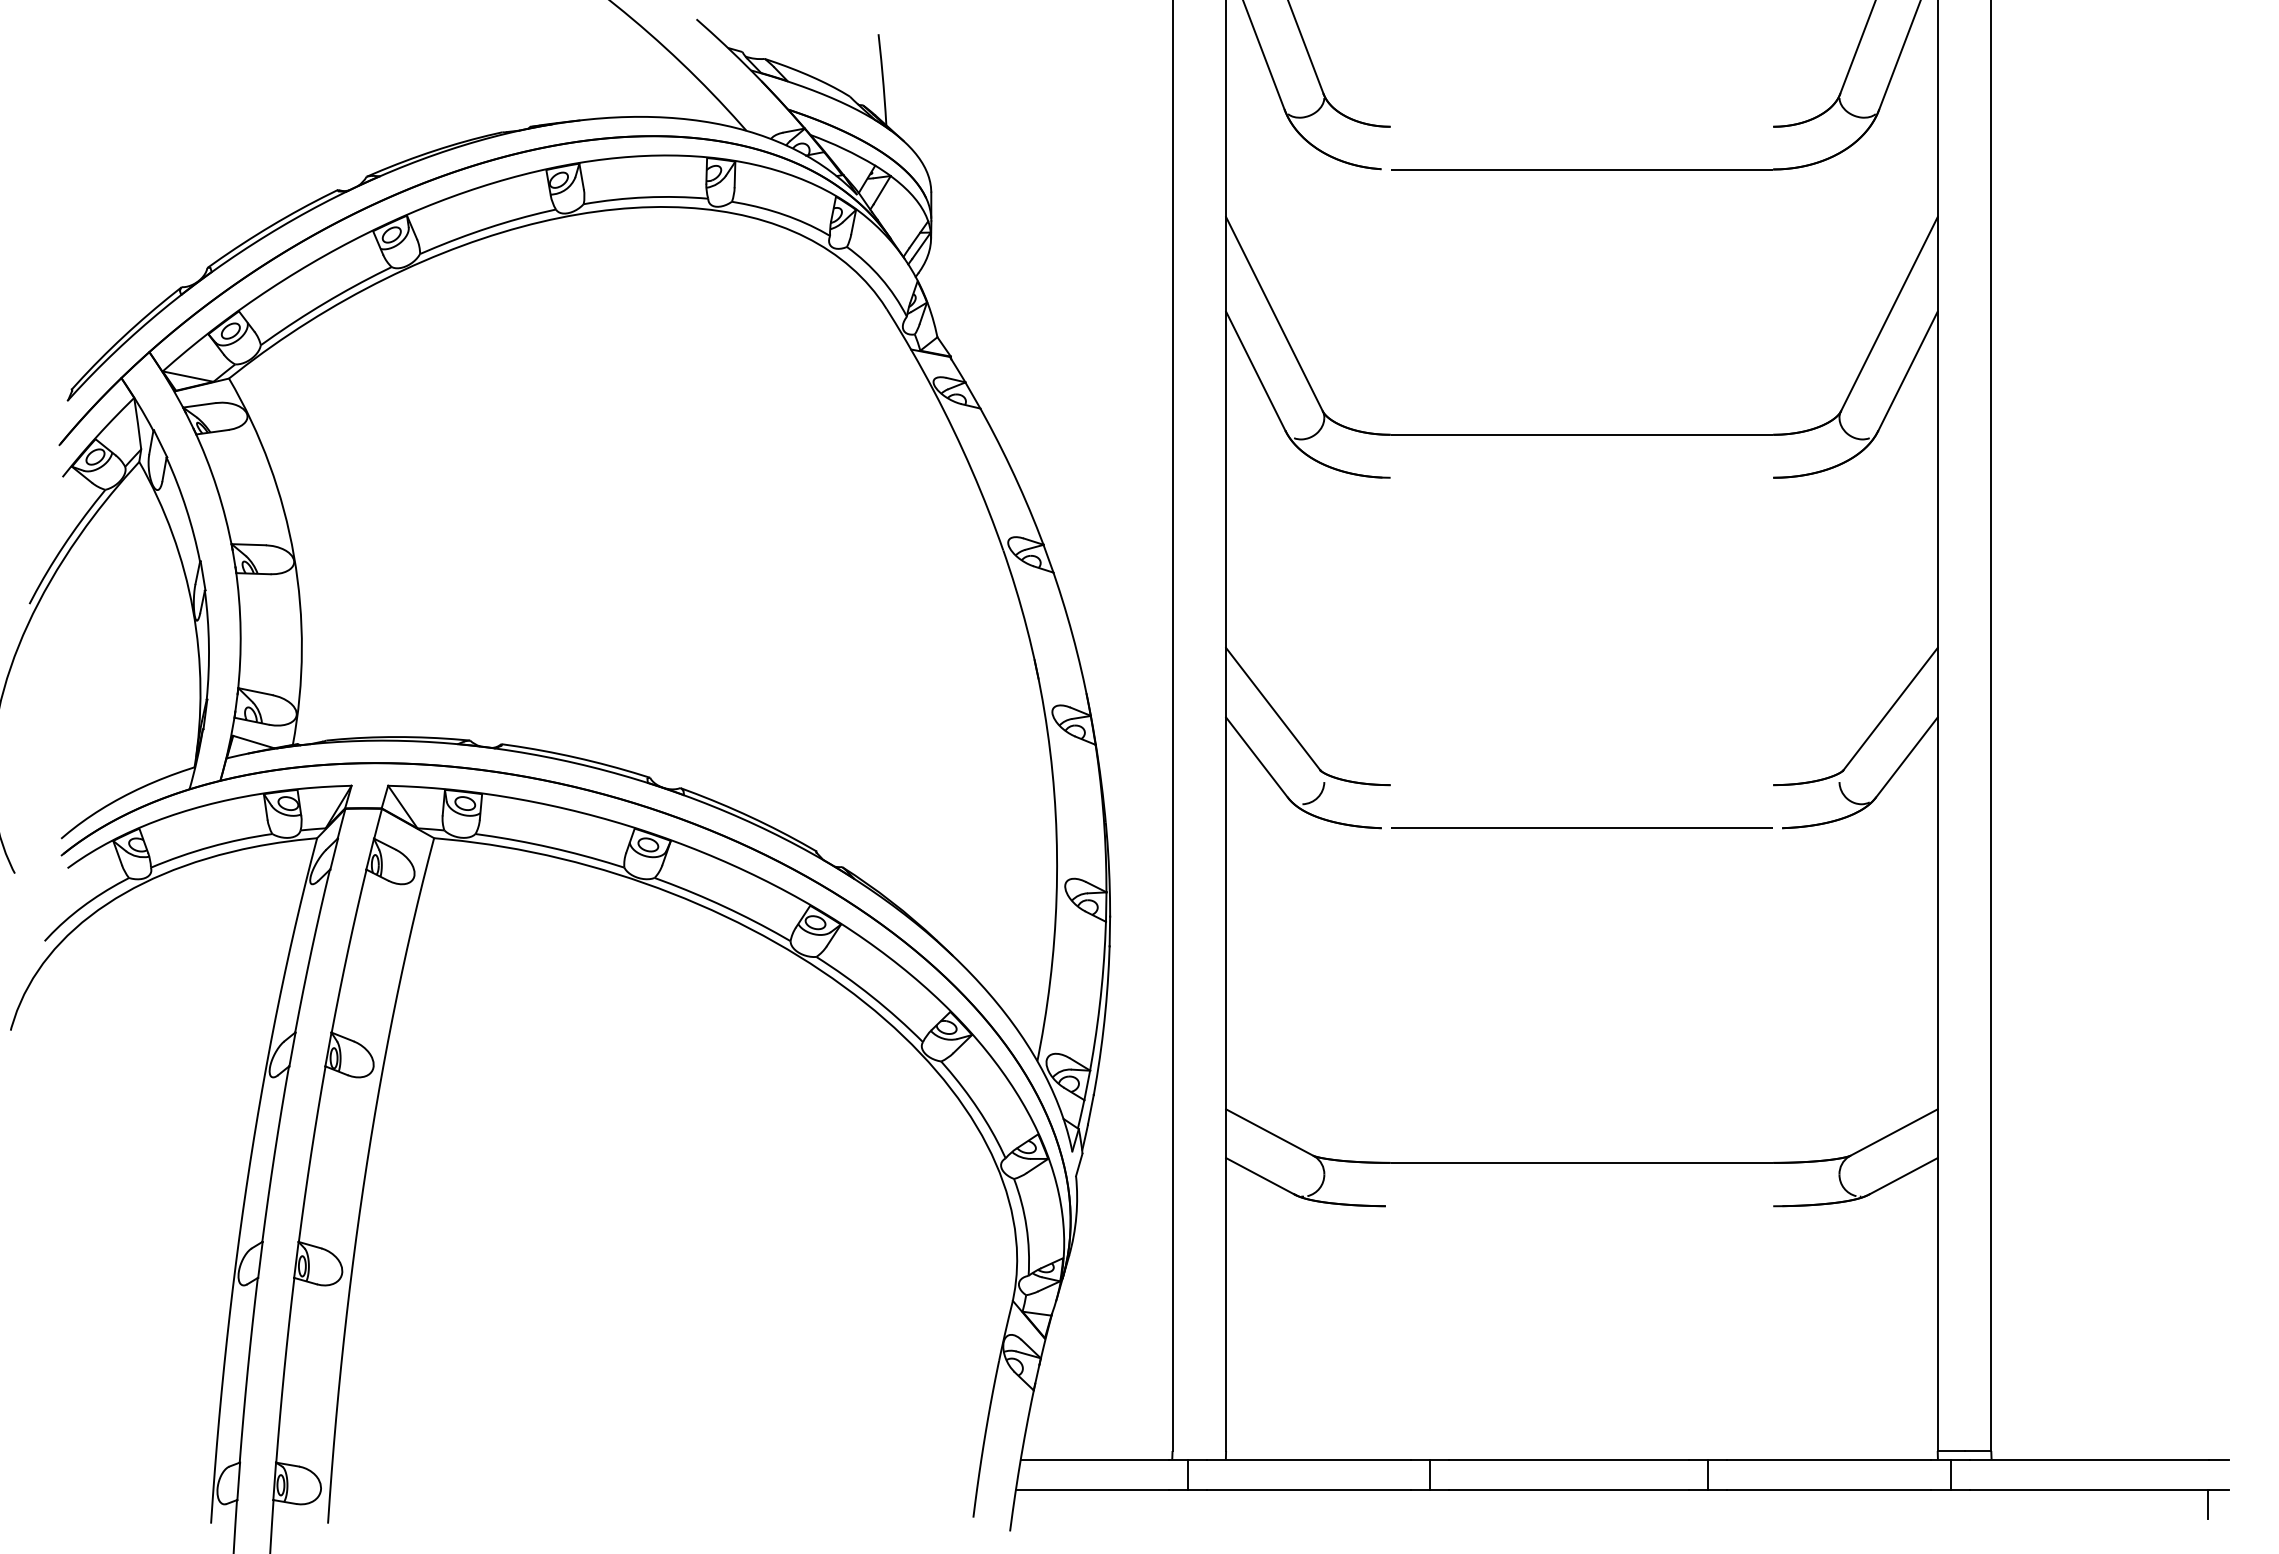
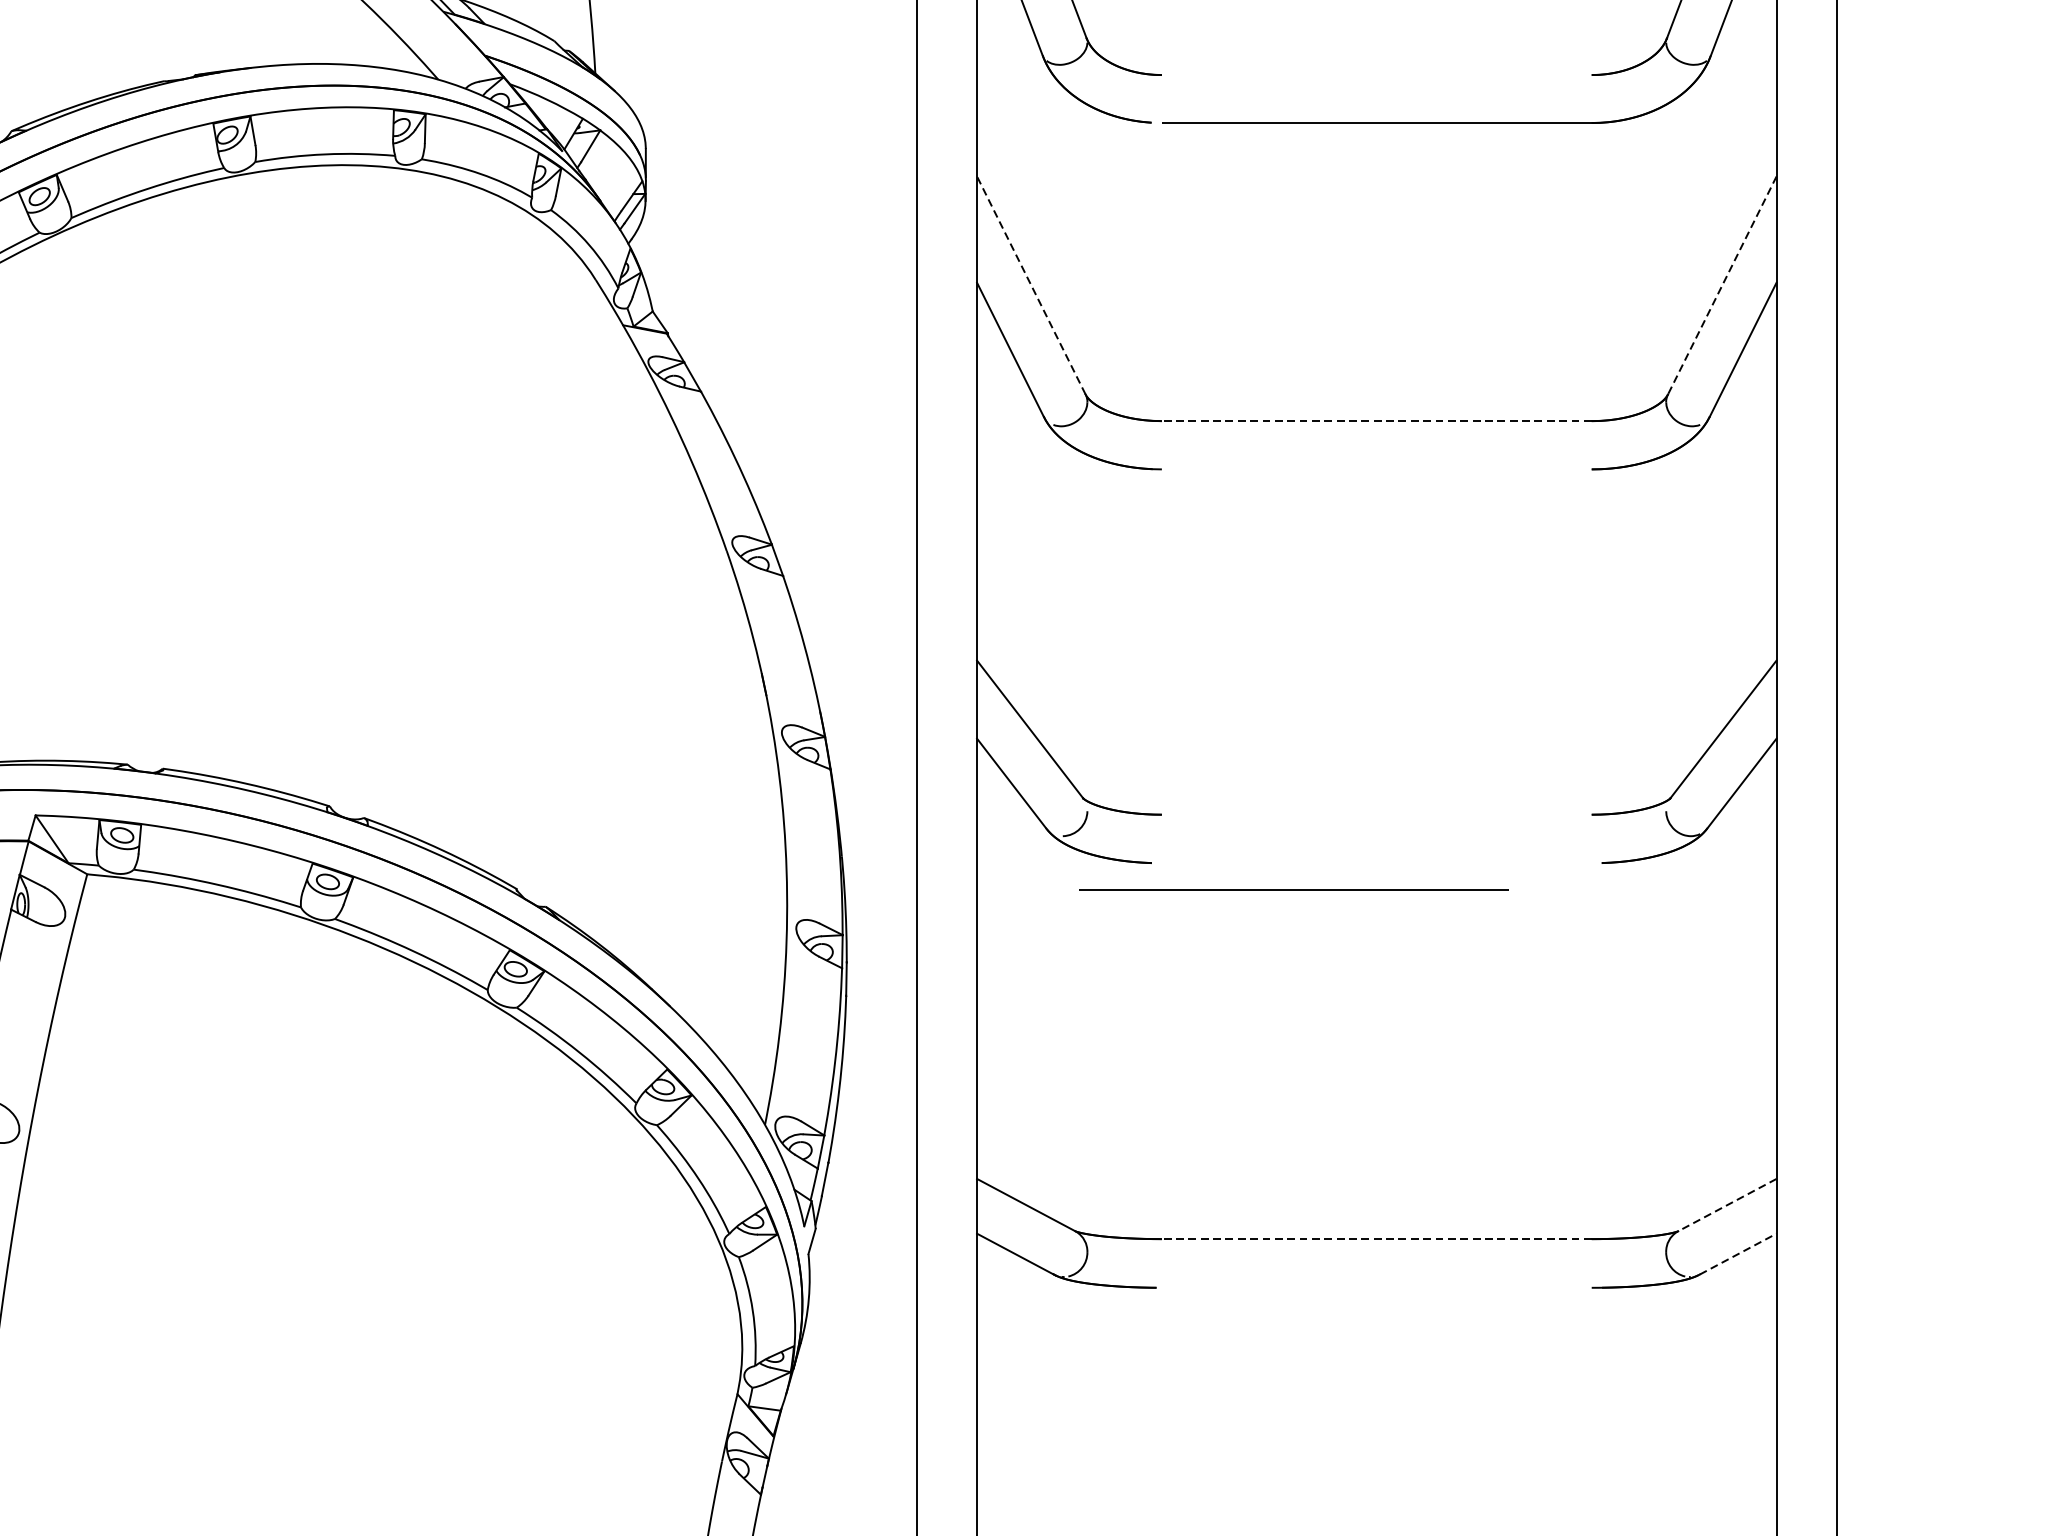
line: (1274, 313) -> (1031, 284), solid -> dashed
line: (1889, 314) -> (1722, 285), solid -> dashed
line: (1582, 434) -> (1377, 420), solid -> dashed
line: (1581, 827) -> (1293, 889), moved
line: (1893, 1132) -> (1726, 1204), solid -> dashed
line: (1582, 1162) -> (1377, 1238), solid -> dashed
line: (1903, 1176) -> (1738, 1254), solid -> dashed

